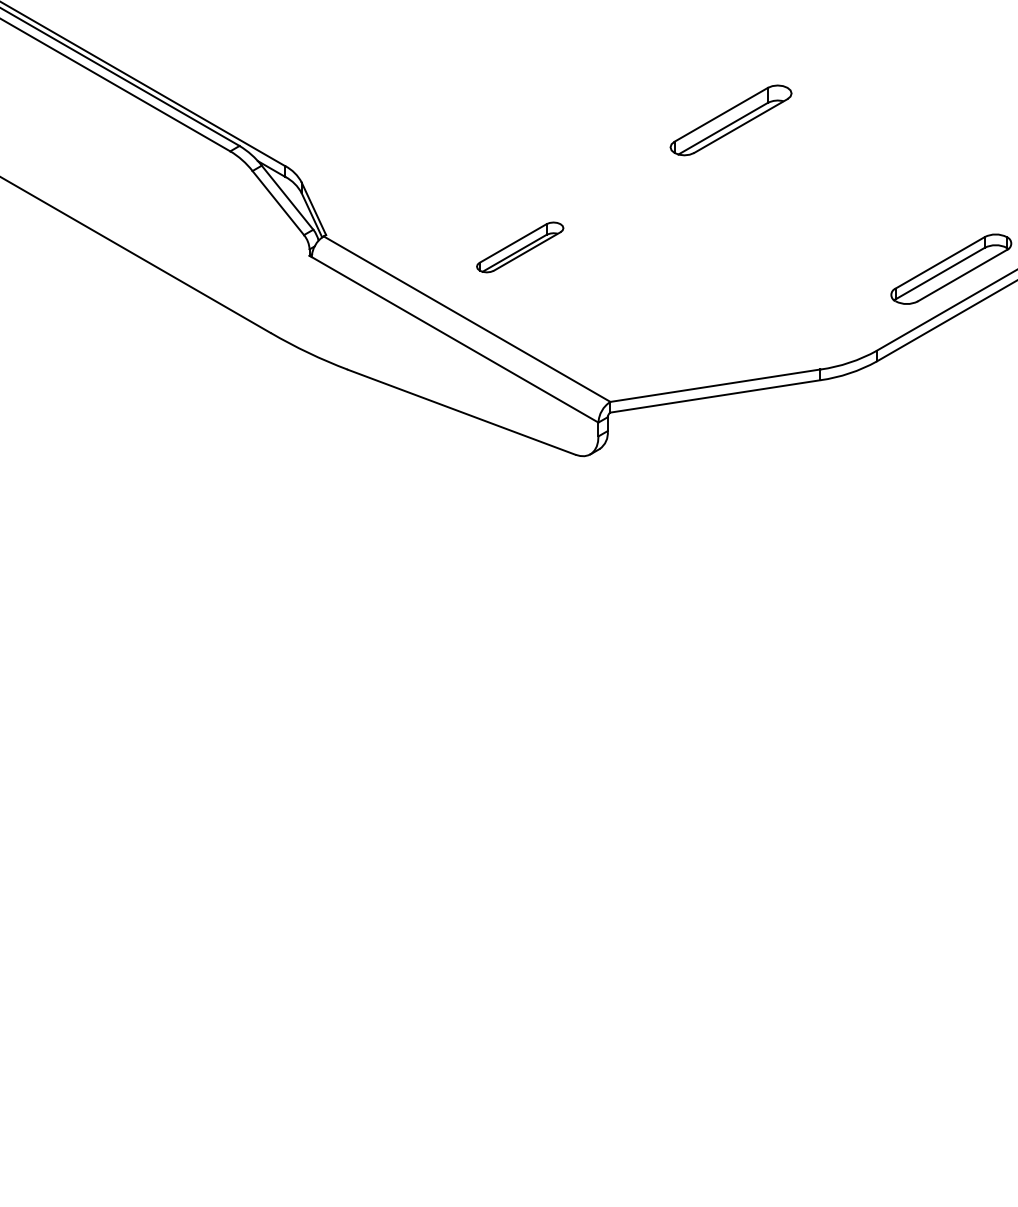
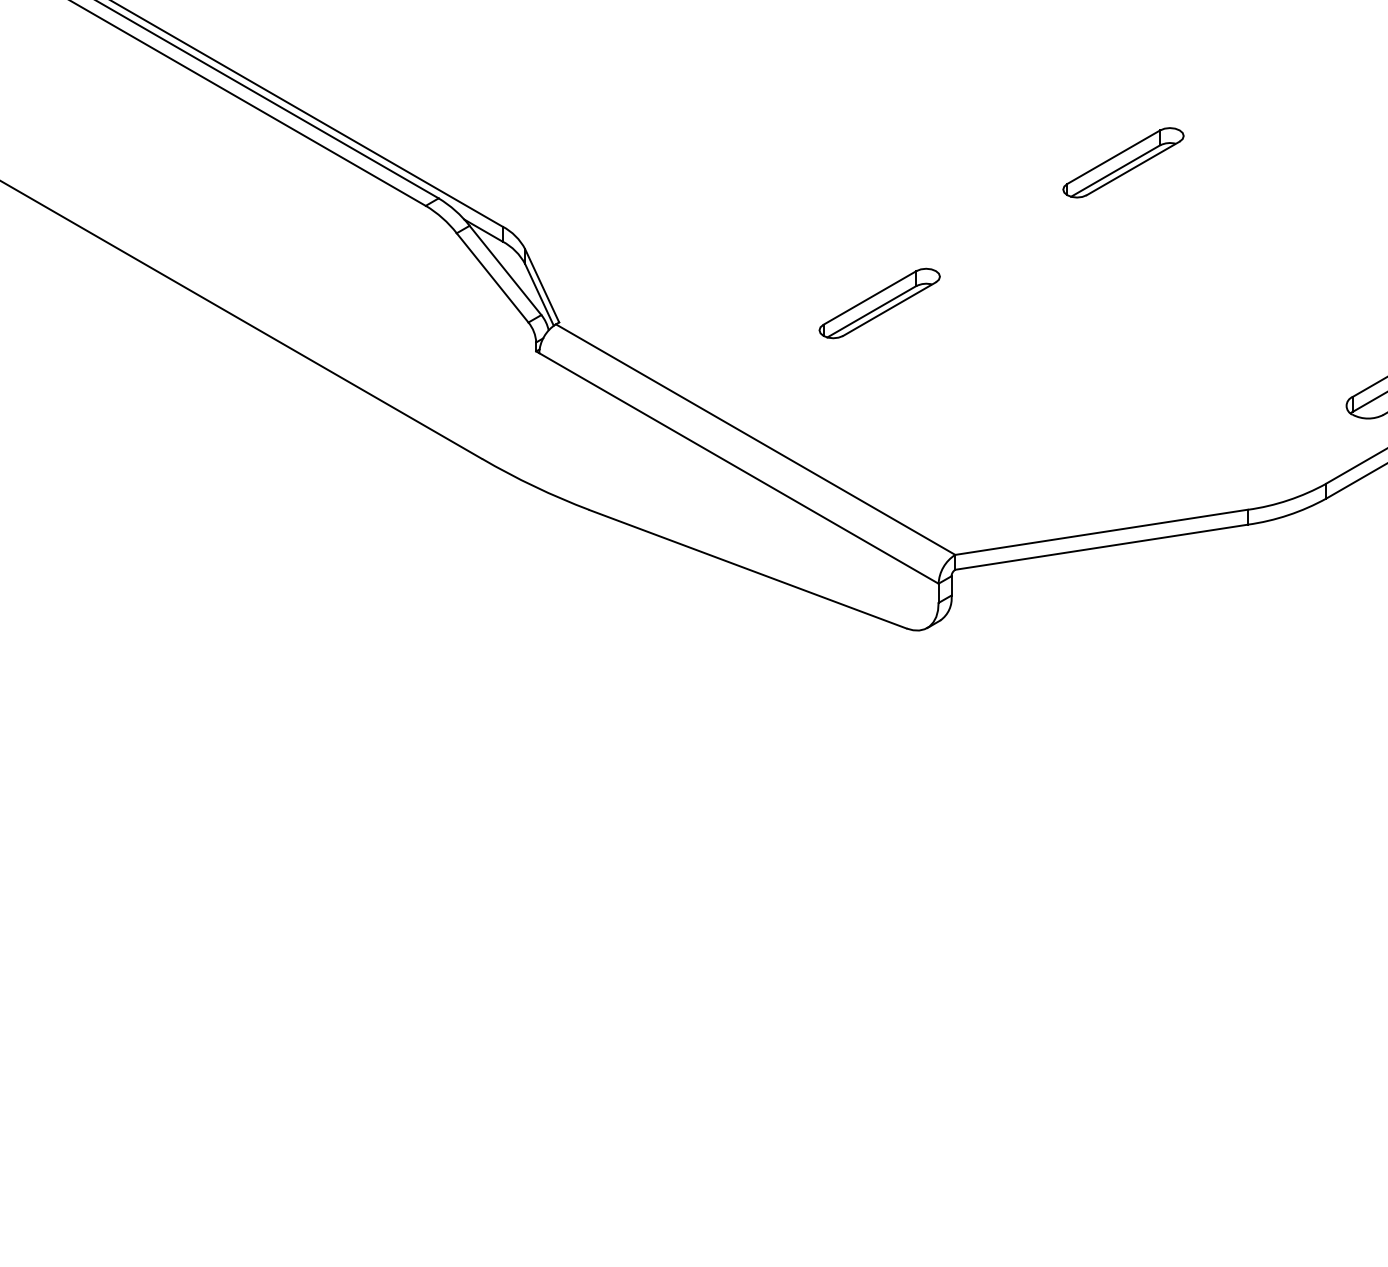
part: (731, 120) -> (1123, 162), size x0.71
part: (520, 247) -> (880, 303), moved

